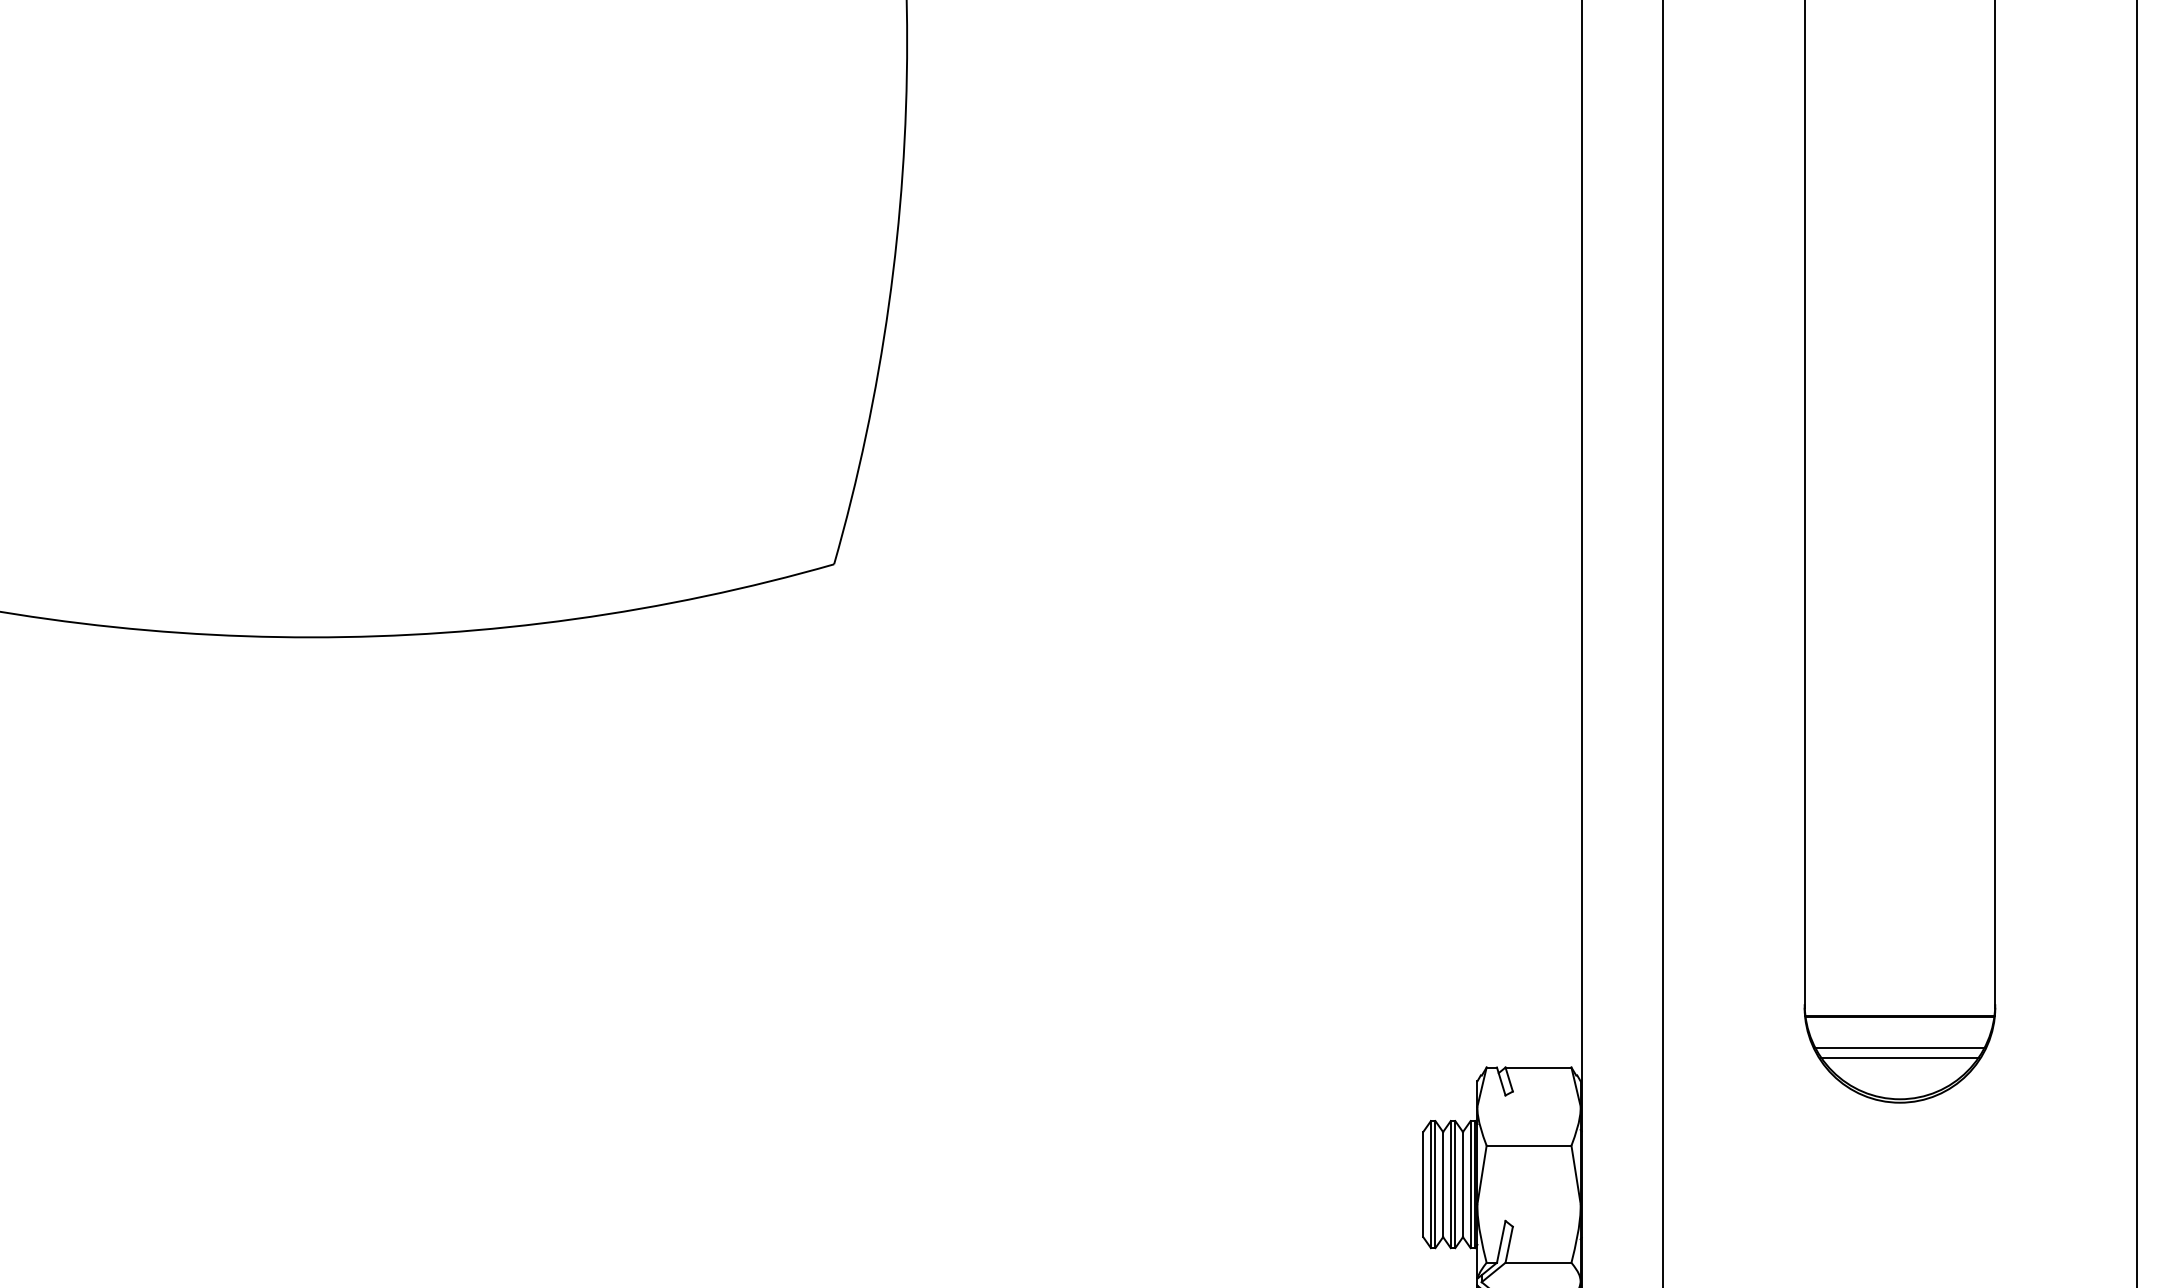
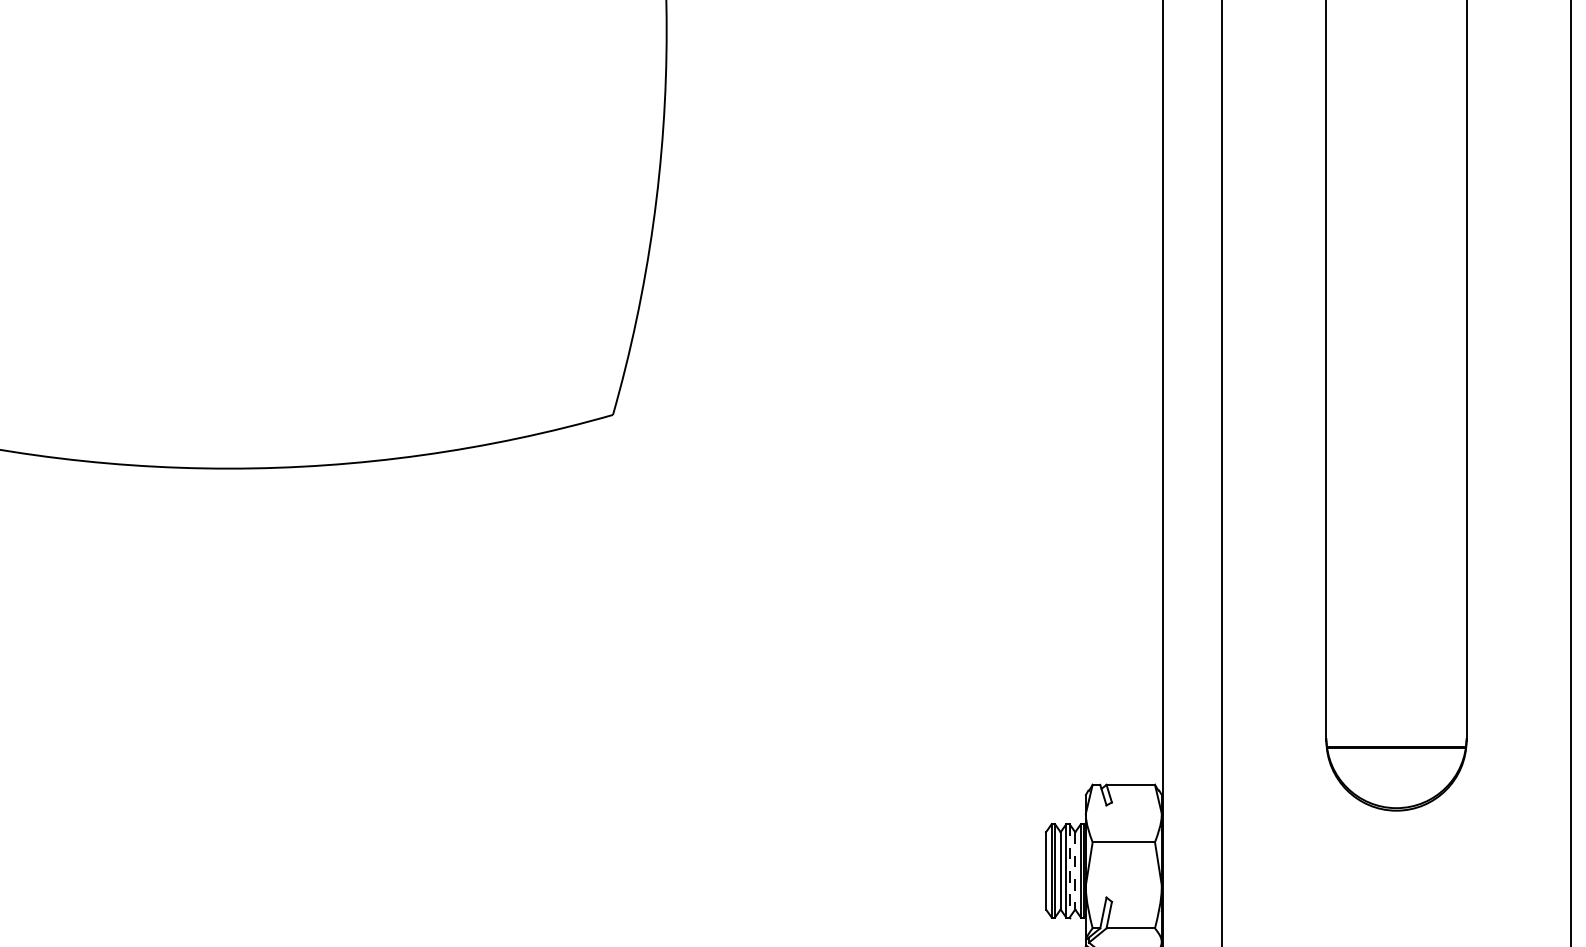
line: (1899, 1047) -> (1396, 770), removed
line: (1899, 1057) -> (1396, 777), removed
line: (1455, 1184) -> (1069, 870), solid -> dashed
line: (1462, 1184) -> (1074, 870), solid -> dashed

